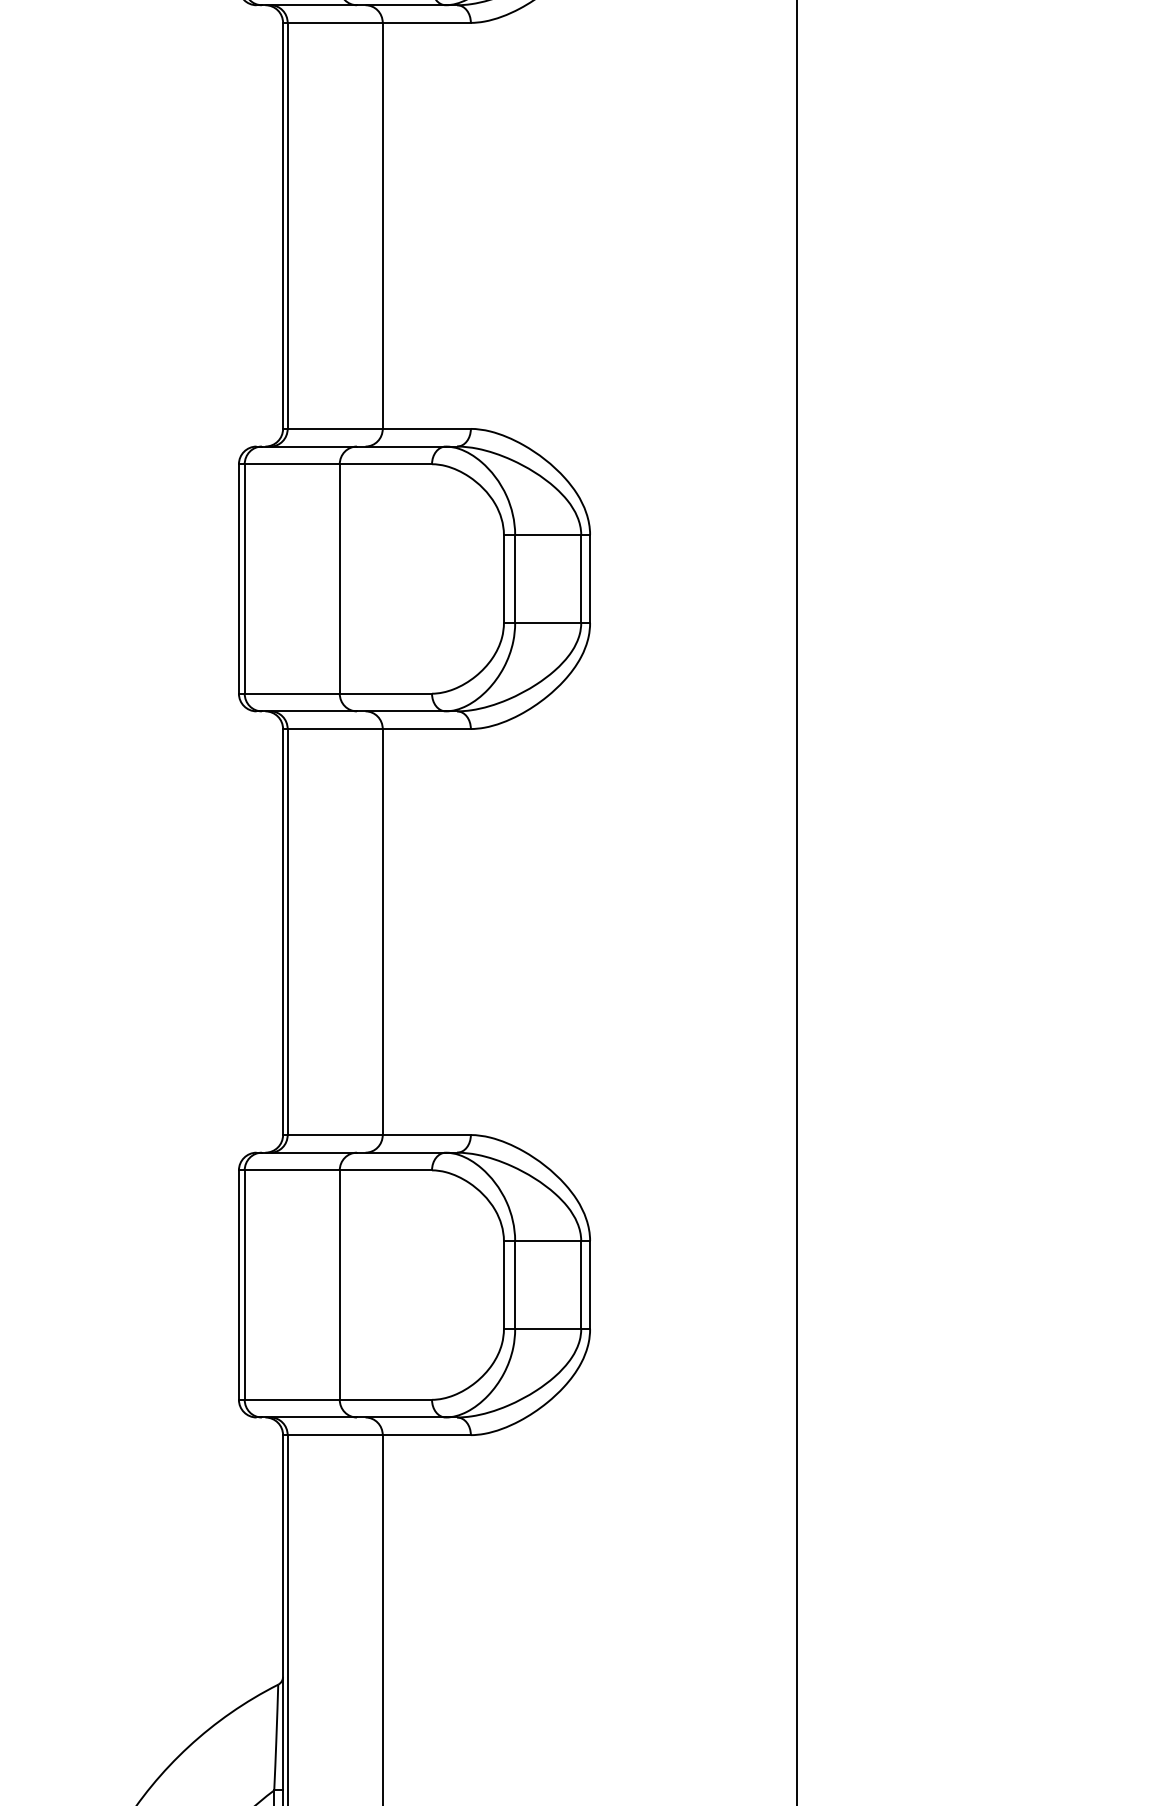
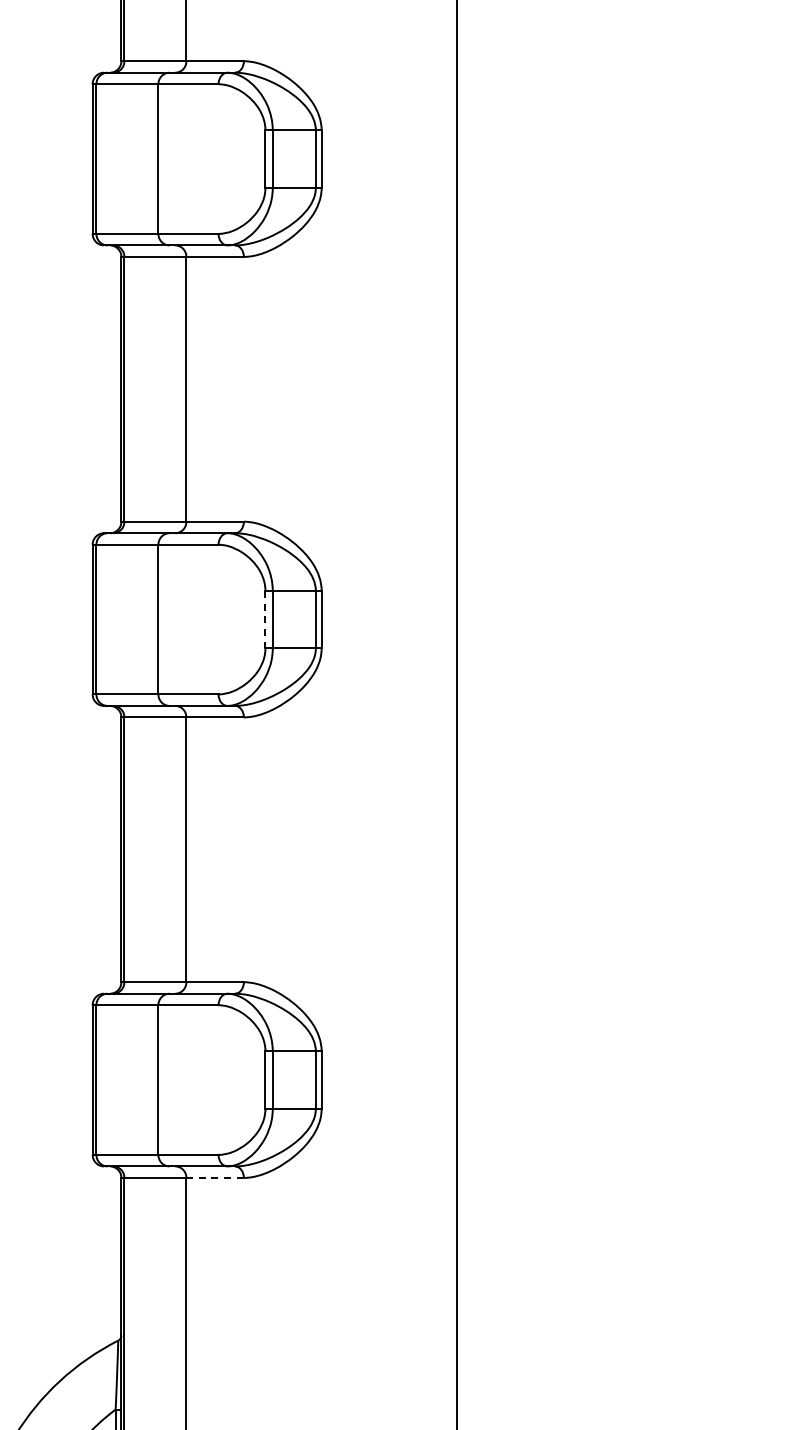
line: (504, 578) -> (265, 619), solid -> dashed
line: (427, 1434) -> (215, 1177), solid -> dashed

